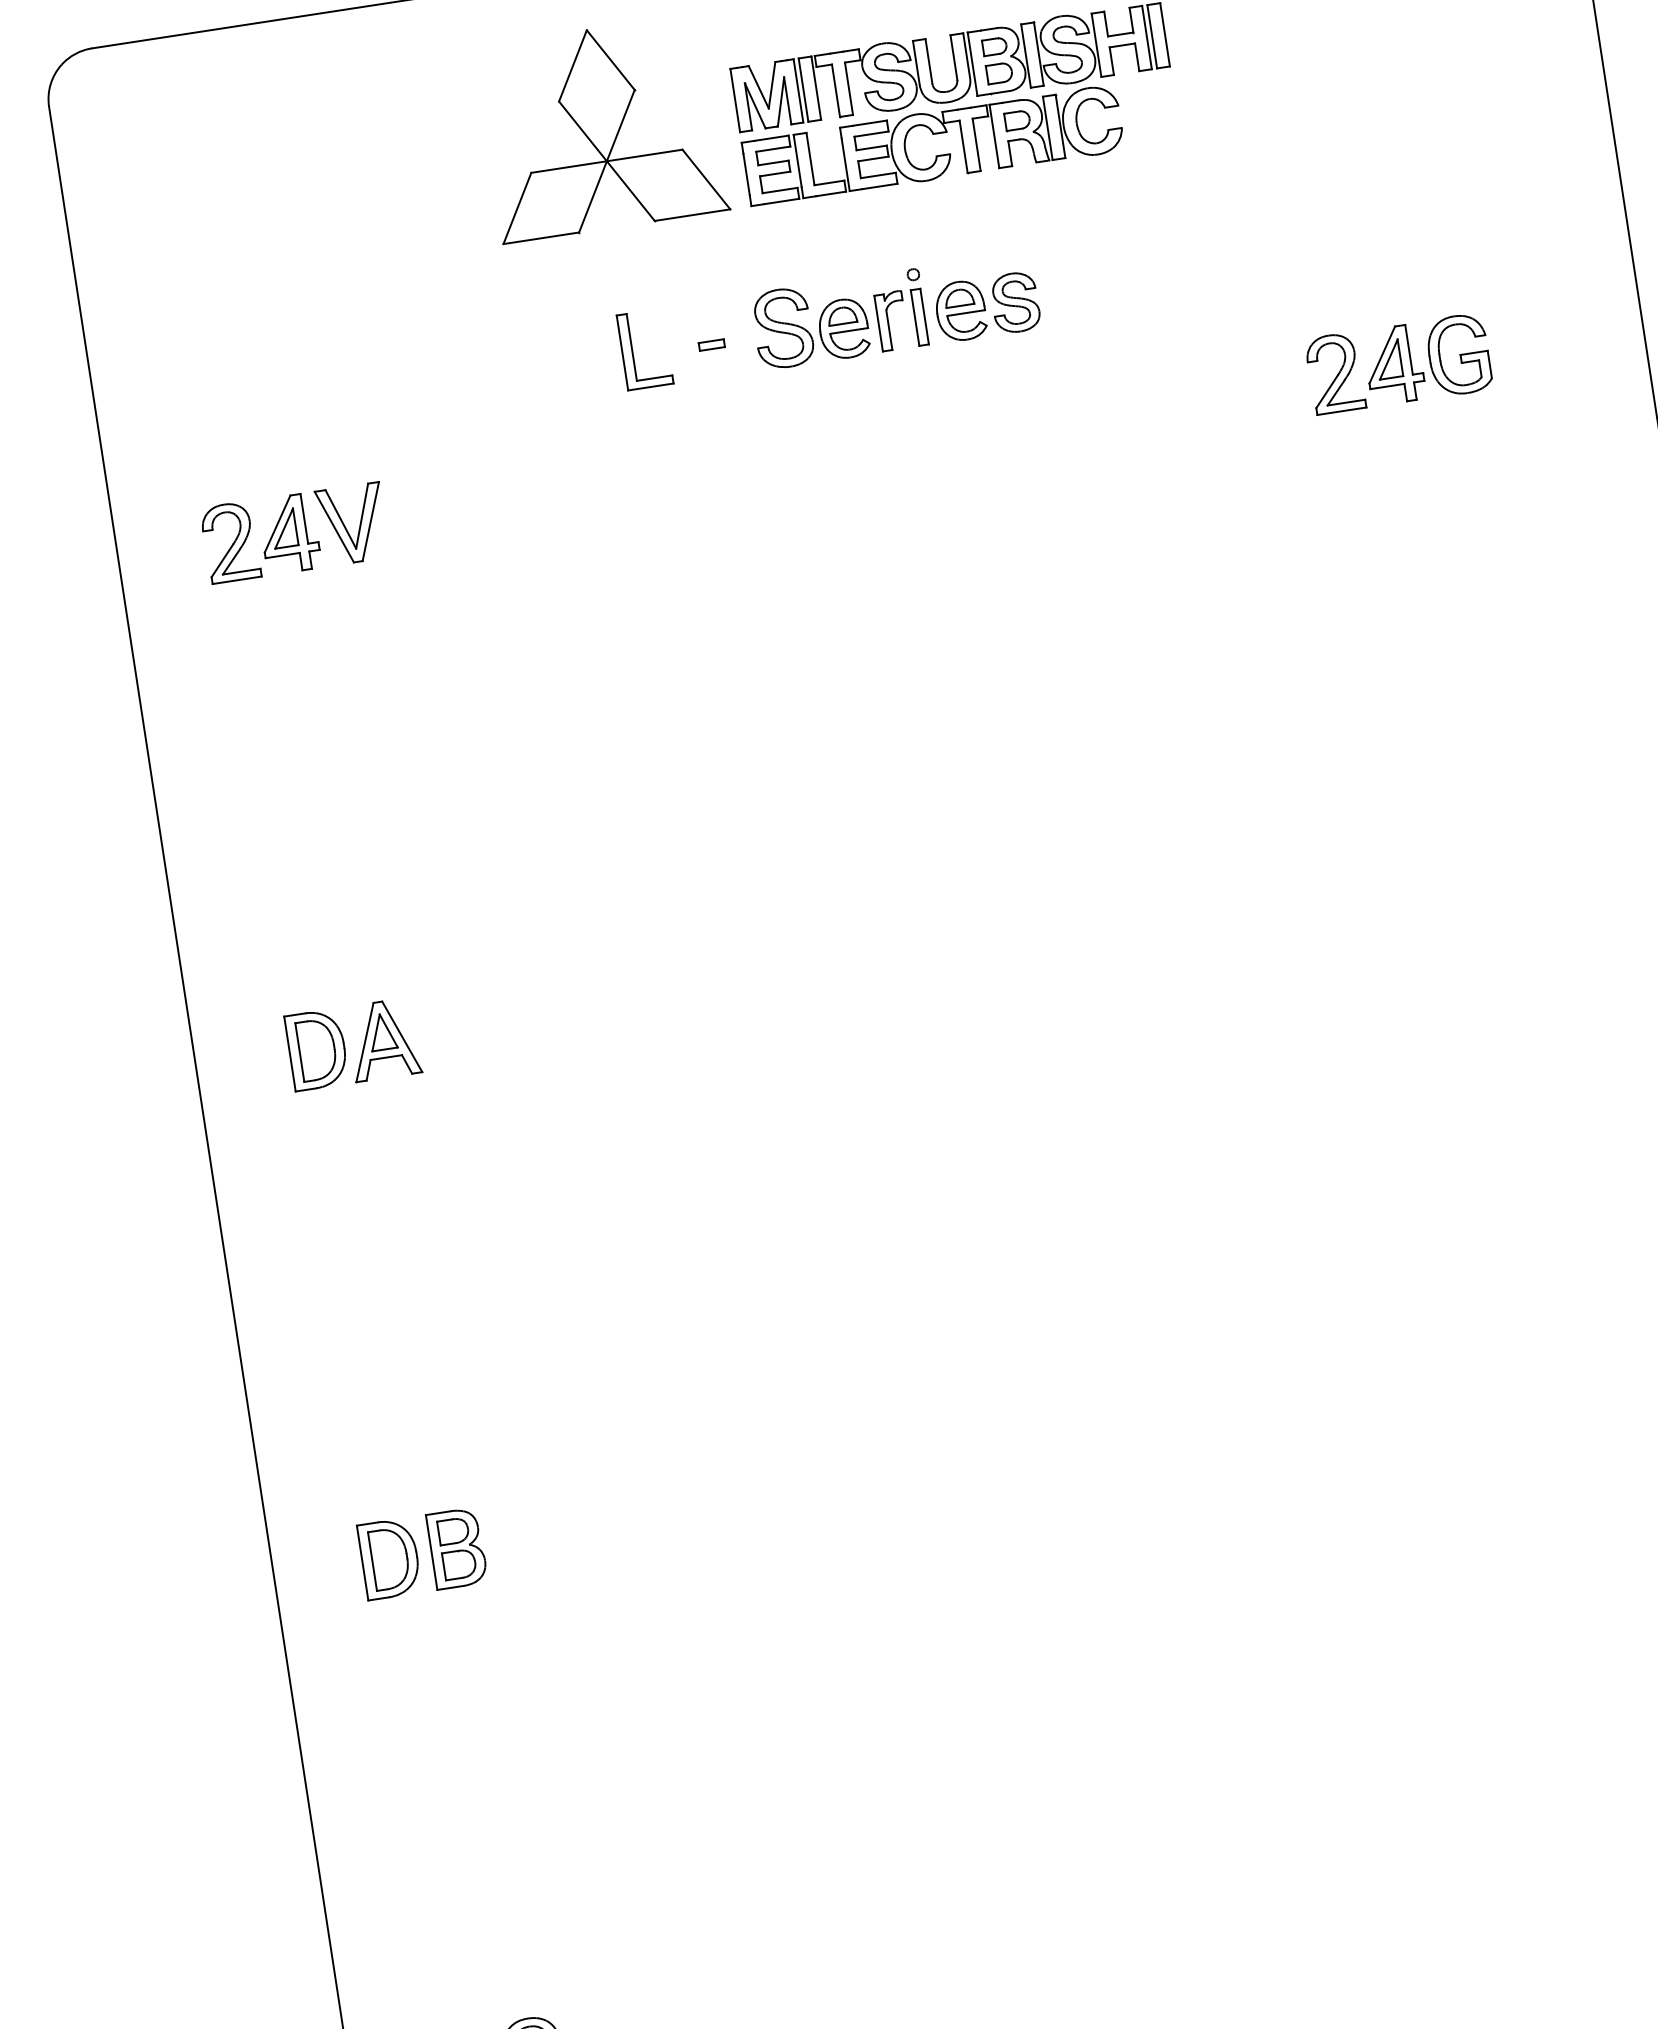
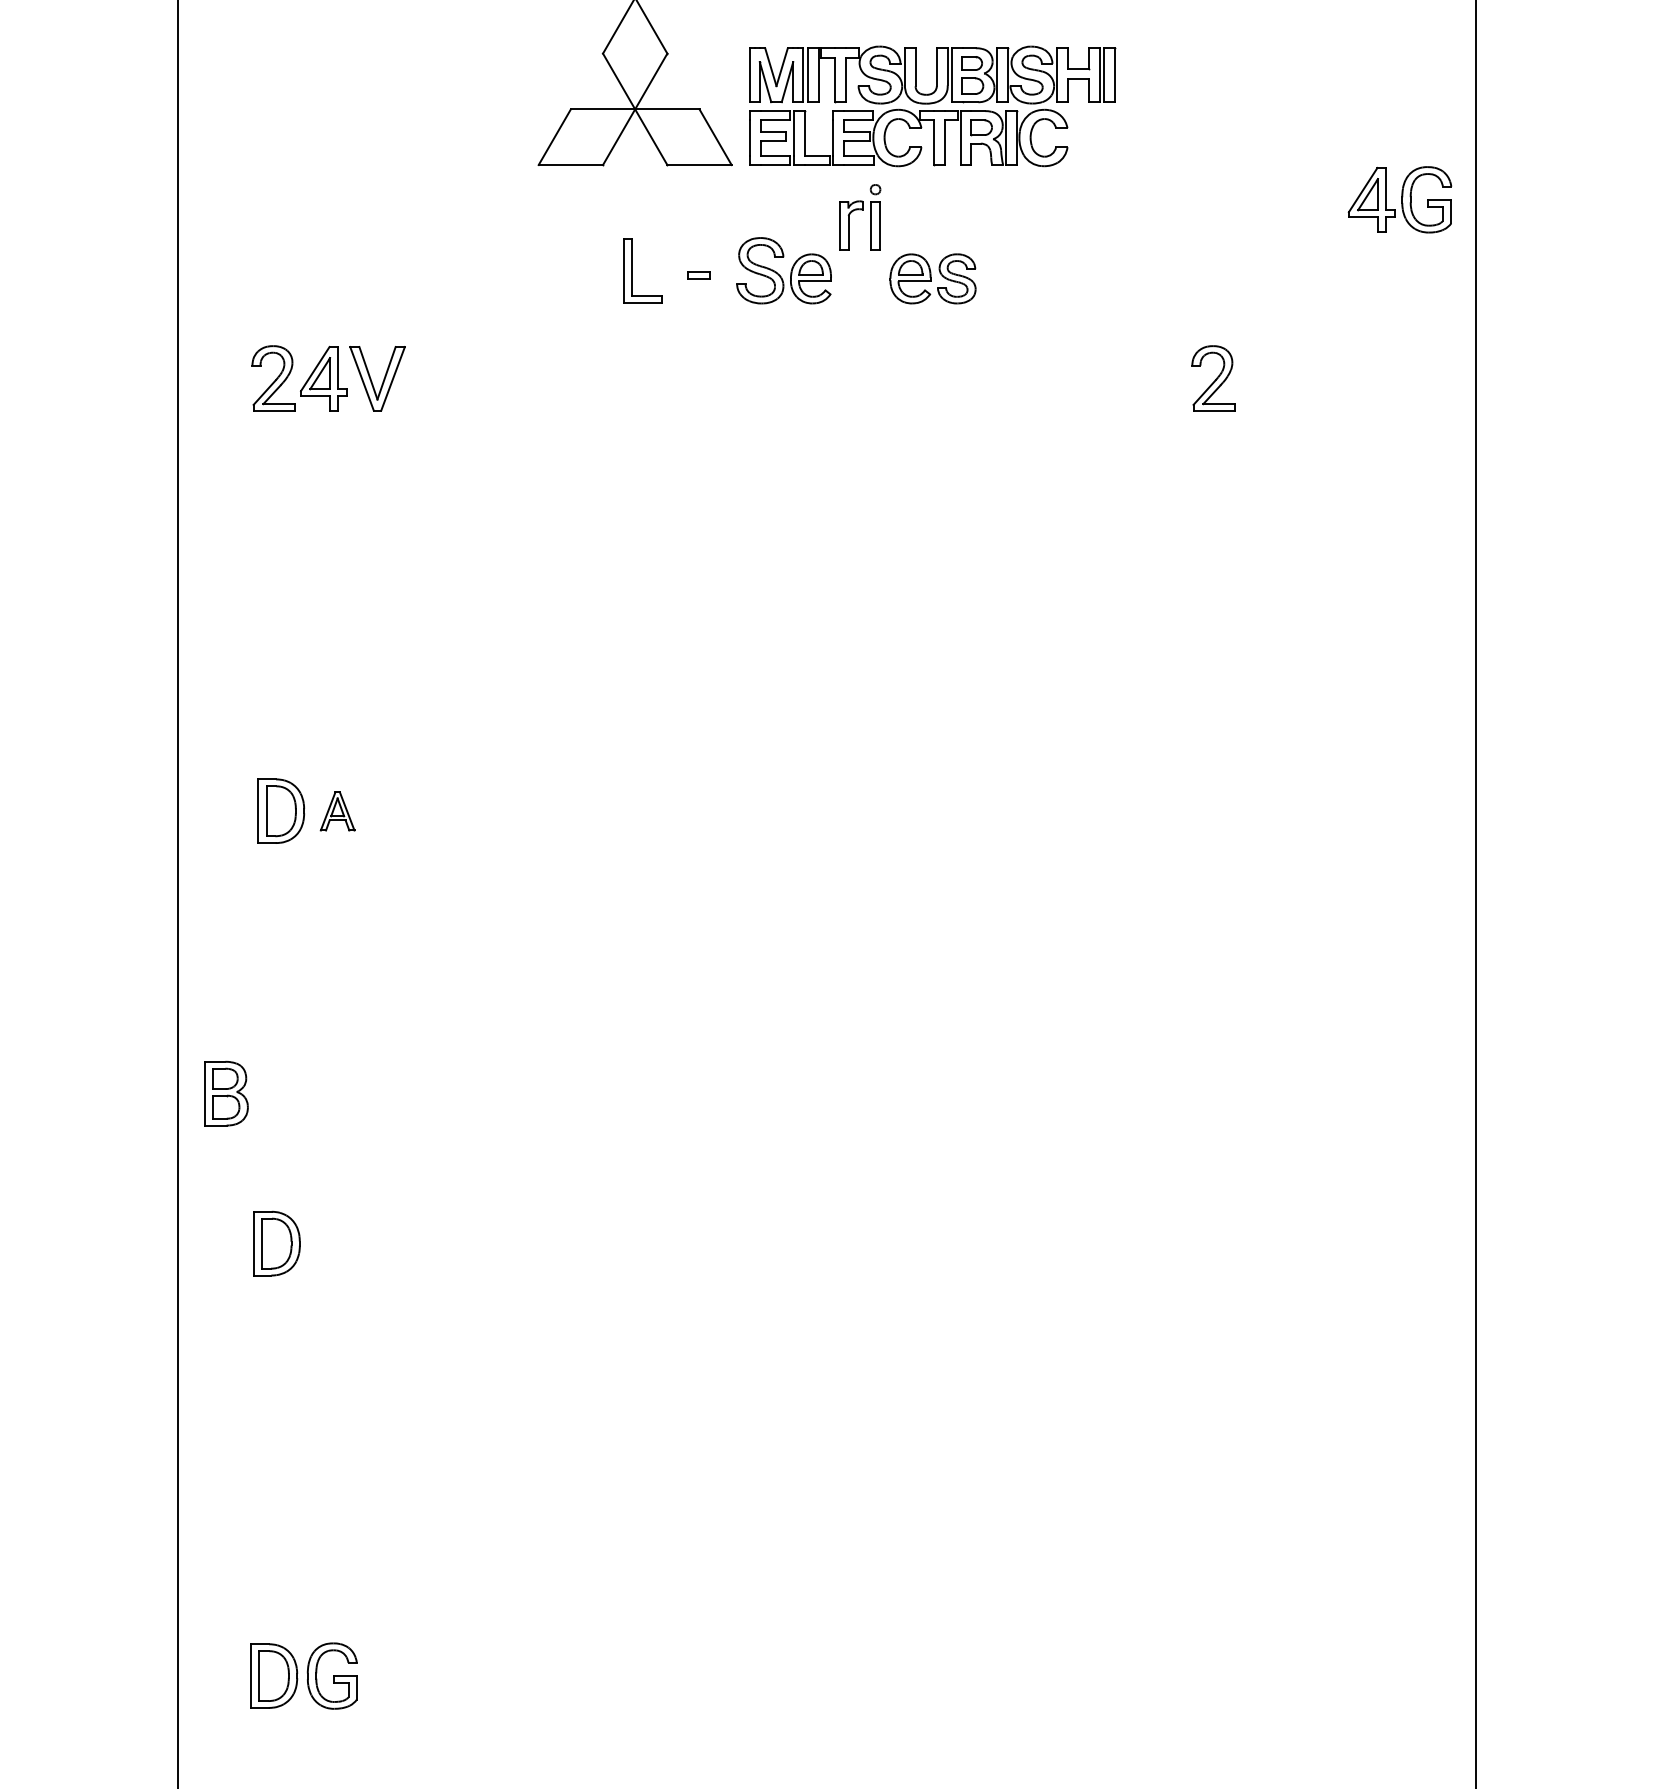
part: (899, 301) -> (860, 210), moved
part: (1426, 359) -> (1399, 199), moved
part: (383, 1040) -> (337, 811), size x0.6
part: (457, 1548) -> (226, 1093), moved

